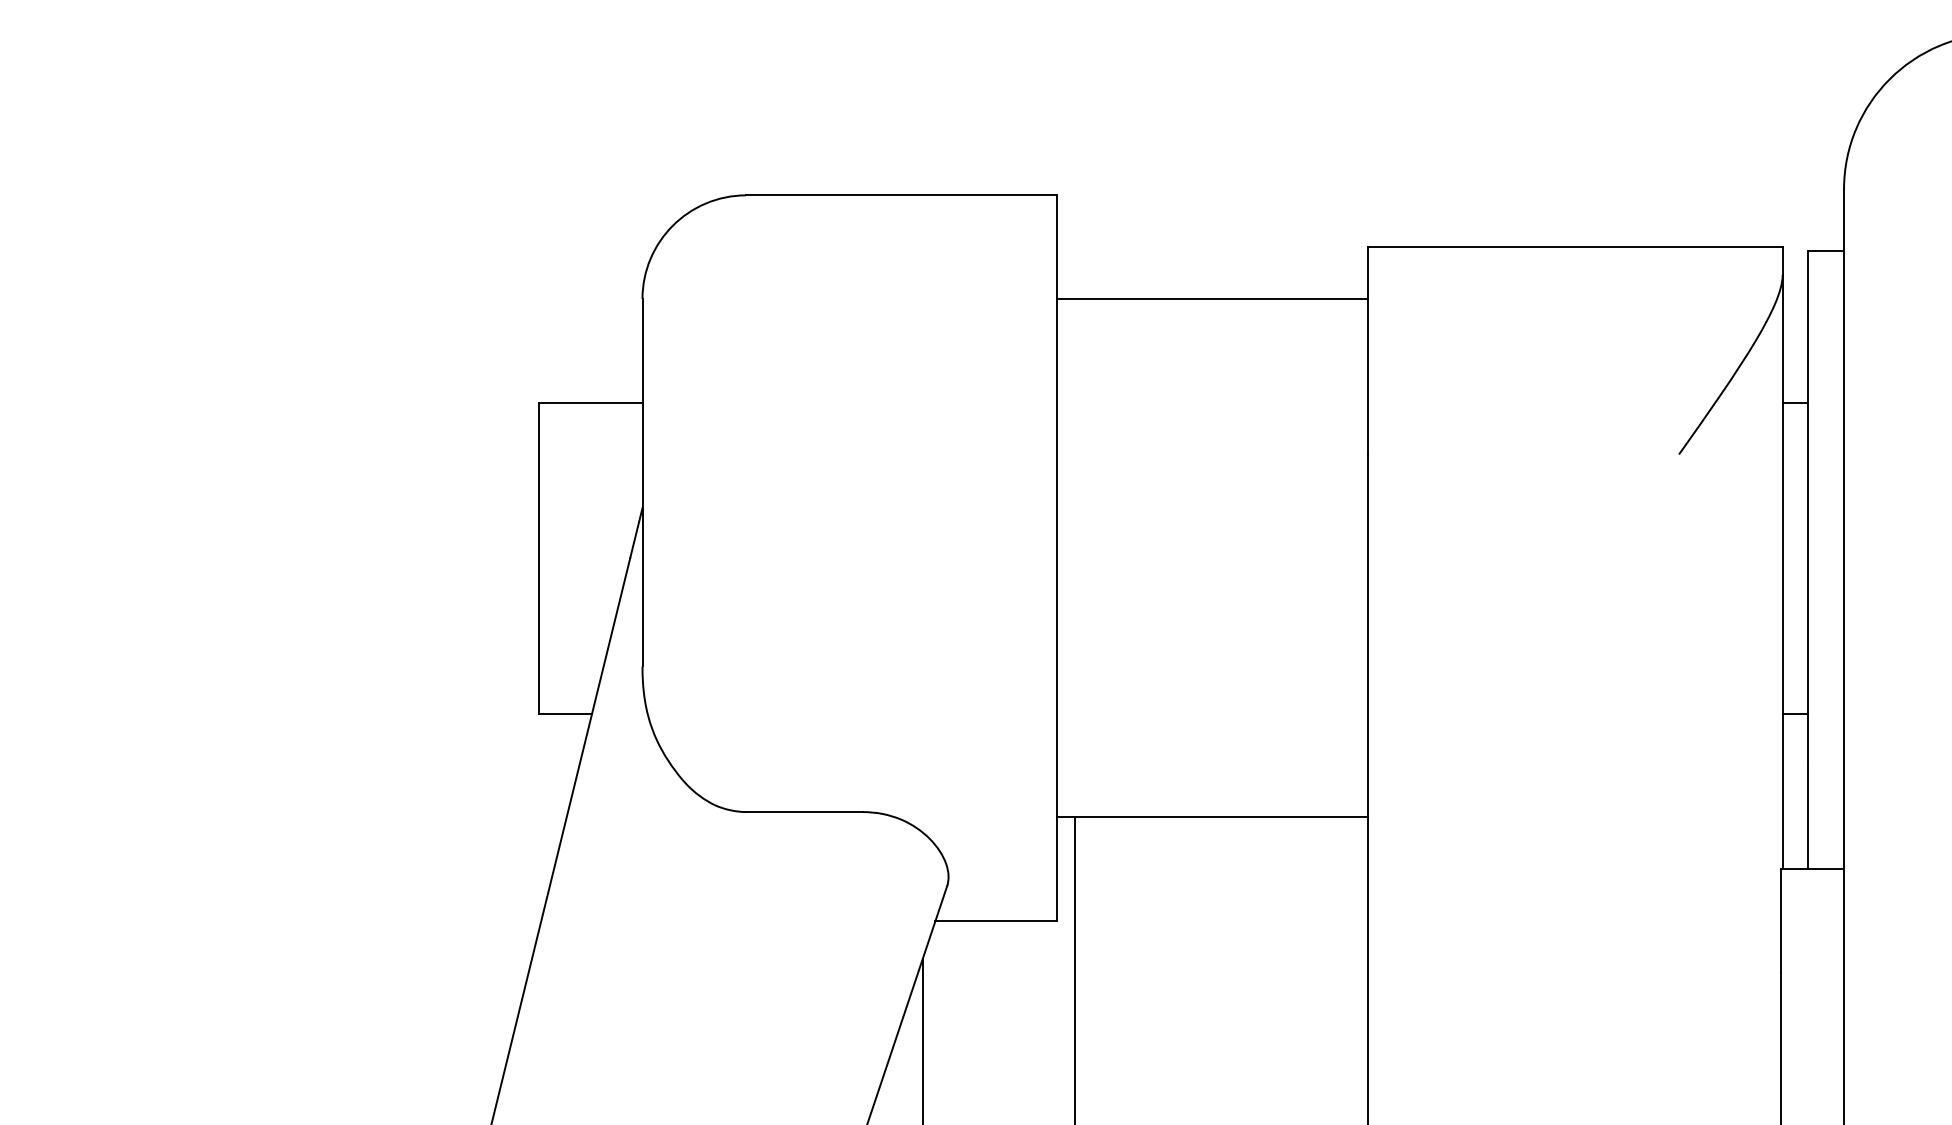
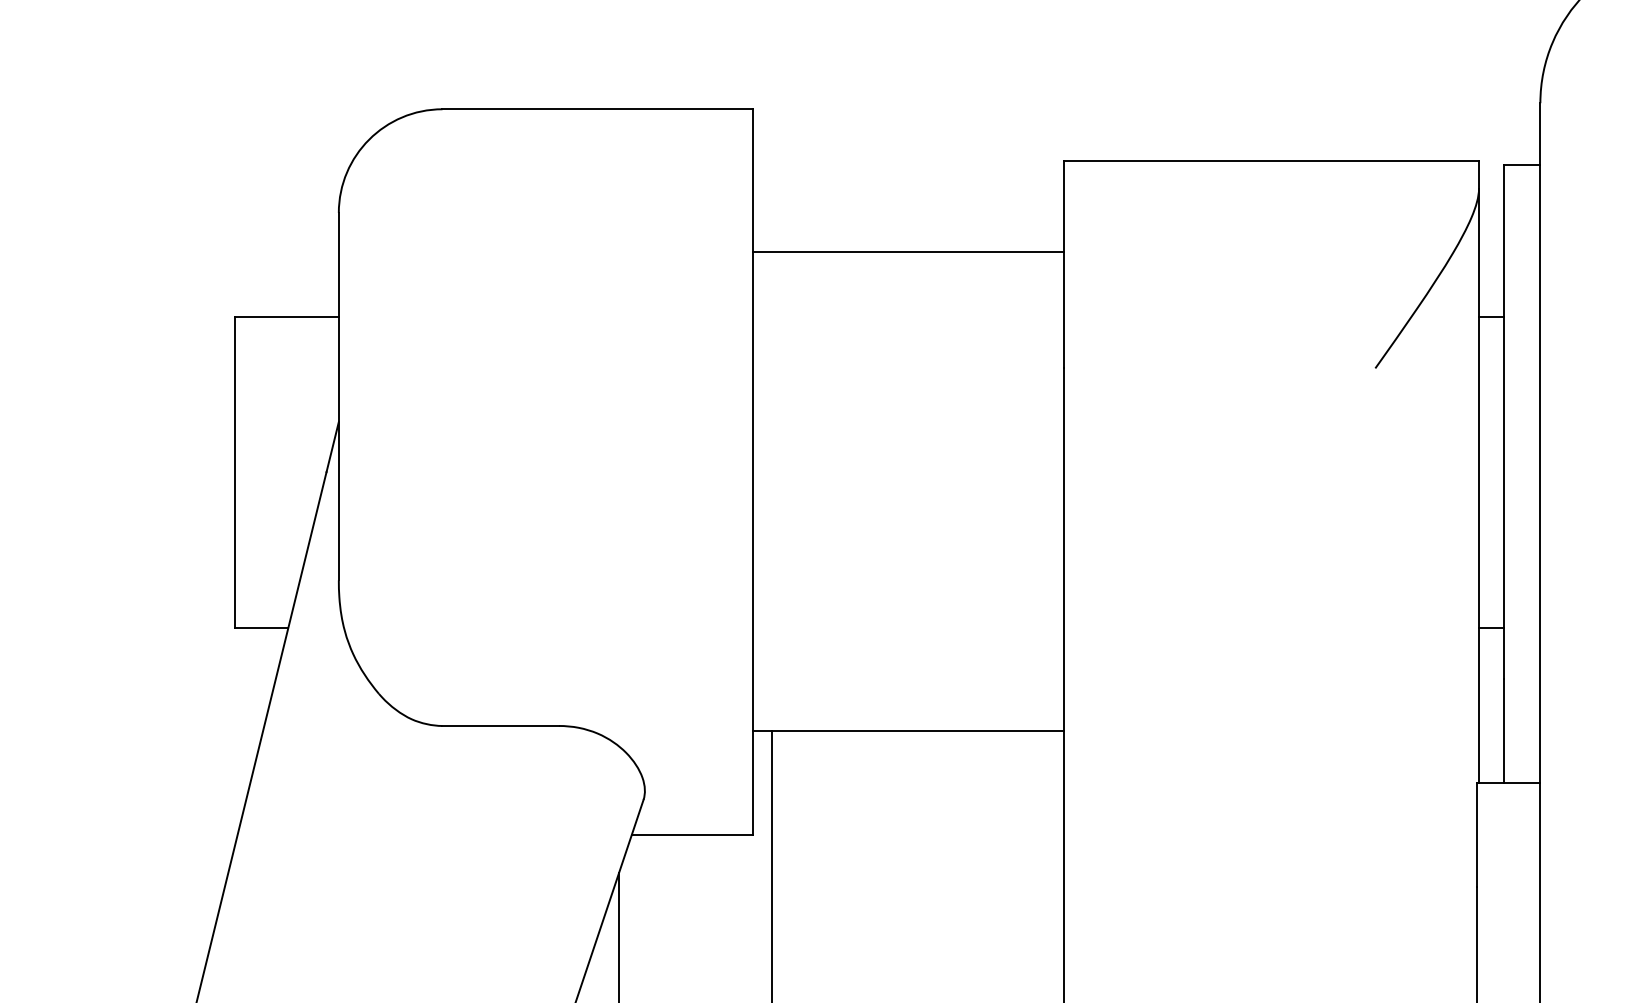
line: (1212, 299) -> (908, 252), moved

